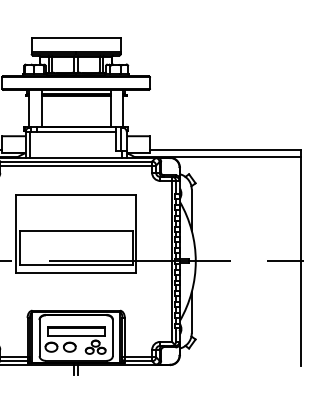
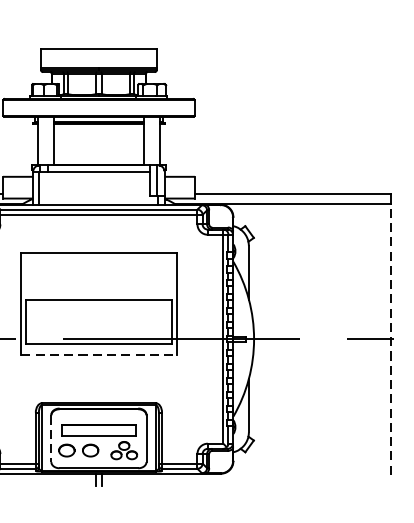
line: (301, 260) -> (391, 338), solid -> dashed
line: (76, 273) -> (99, 354), solid -> dashed
line: (39, 338) -> (51, 439), solid -> dashed

